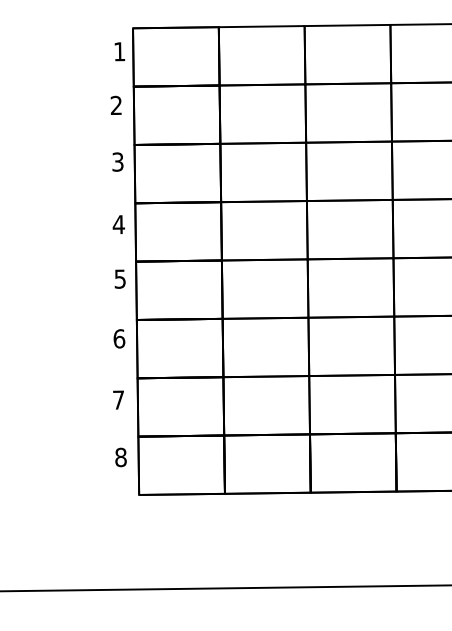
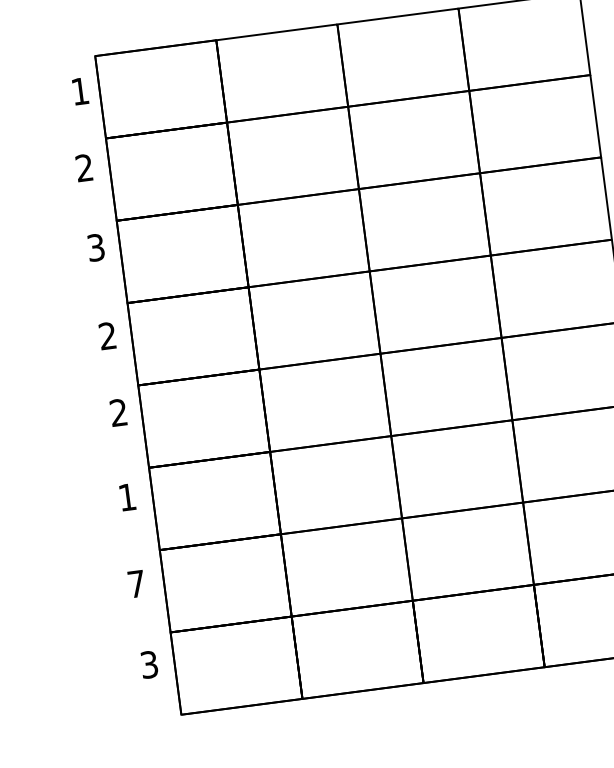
text: (118, 224) -> (107, 335), 4 -> 2
text: (119, 278) -> (117, 412), 5 -> 2
text: (119, 338) -> (127, 496), 6 -> 1
text: (120, 457) -> (148, 664), 8 -> 3

